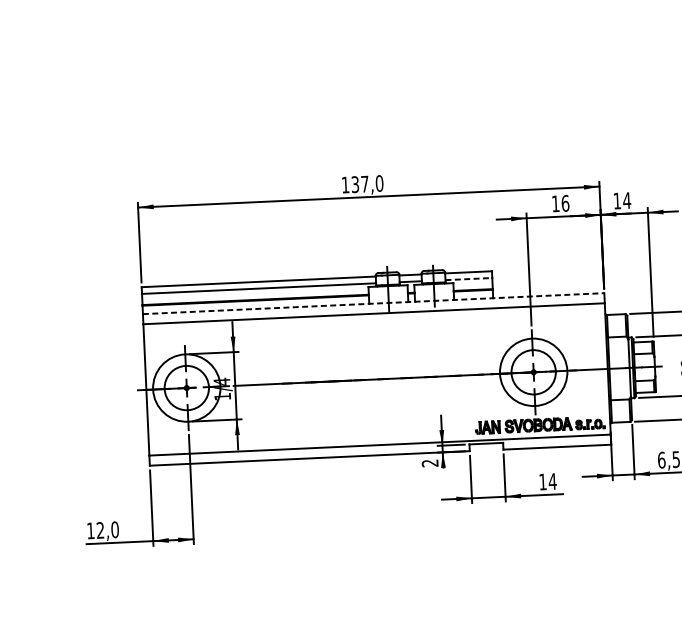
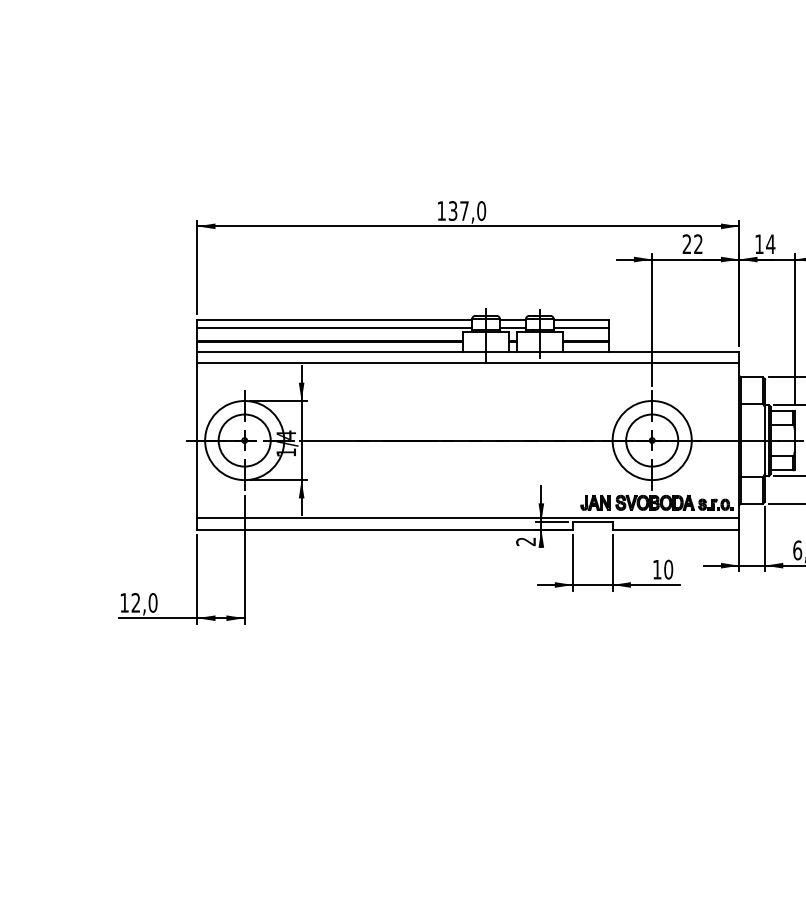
text: (560, 203) -> (692, 244), 16 -> 22
line: (469, 278) -> (581, 327), dashed -> solid
line: (373, 303) -> (468, 351), dashed -> solid
text: (552, 481) -> (668, 569), 14 -> 10

